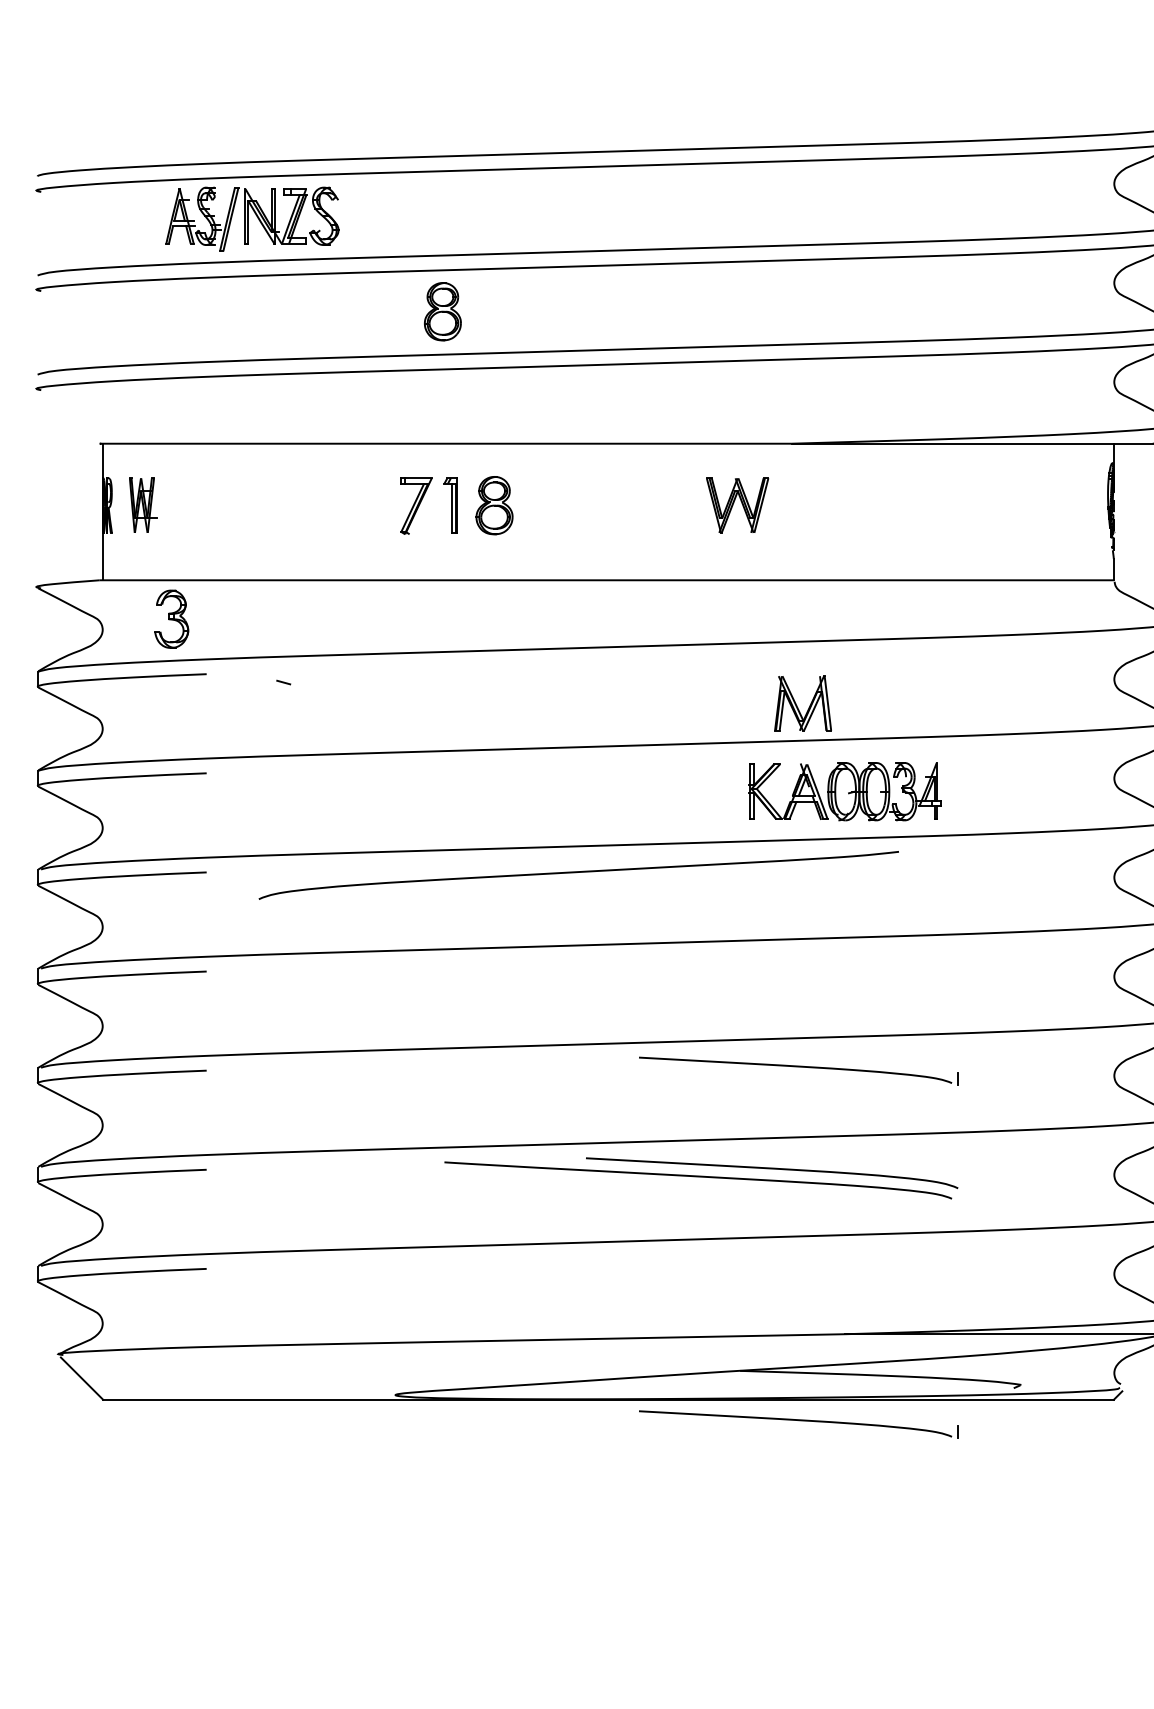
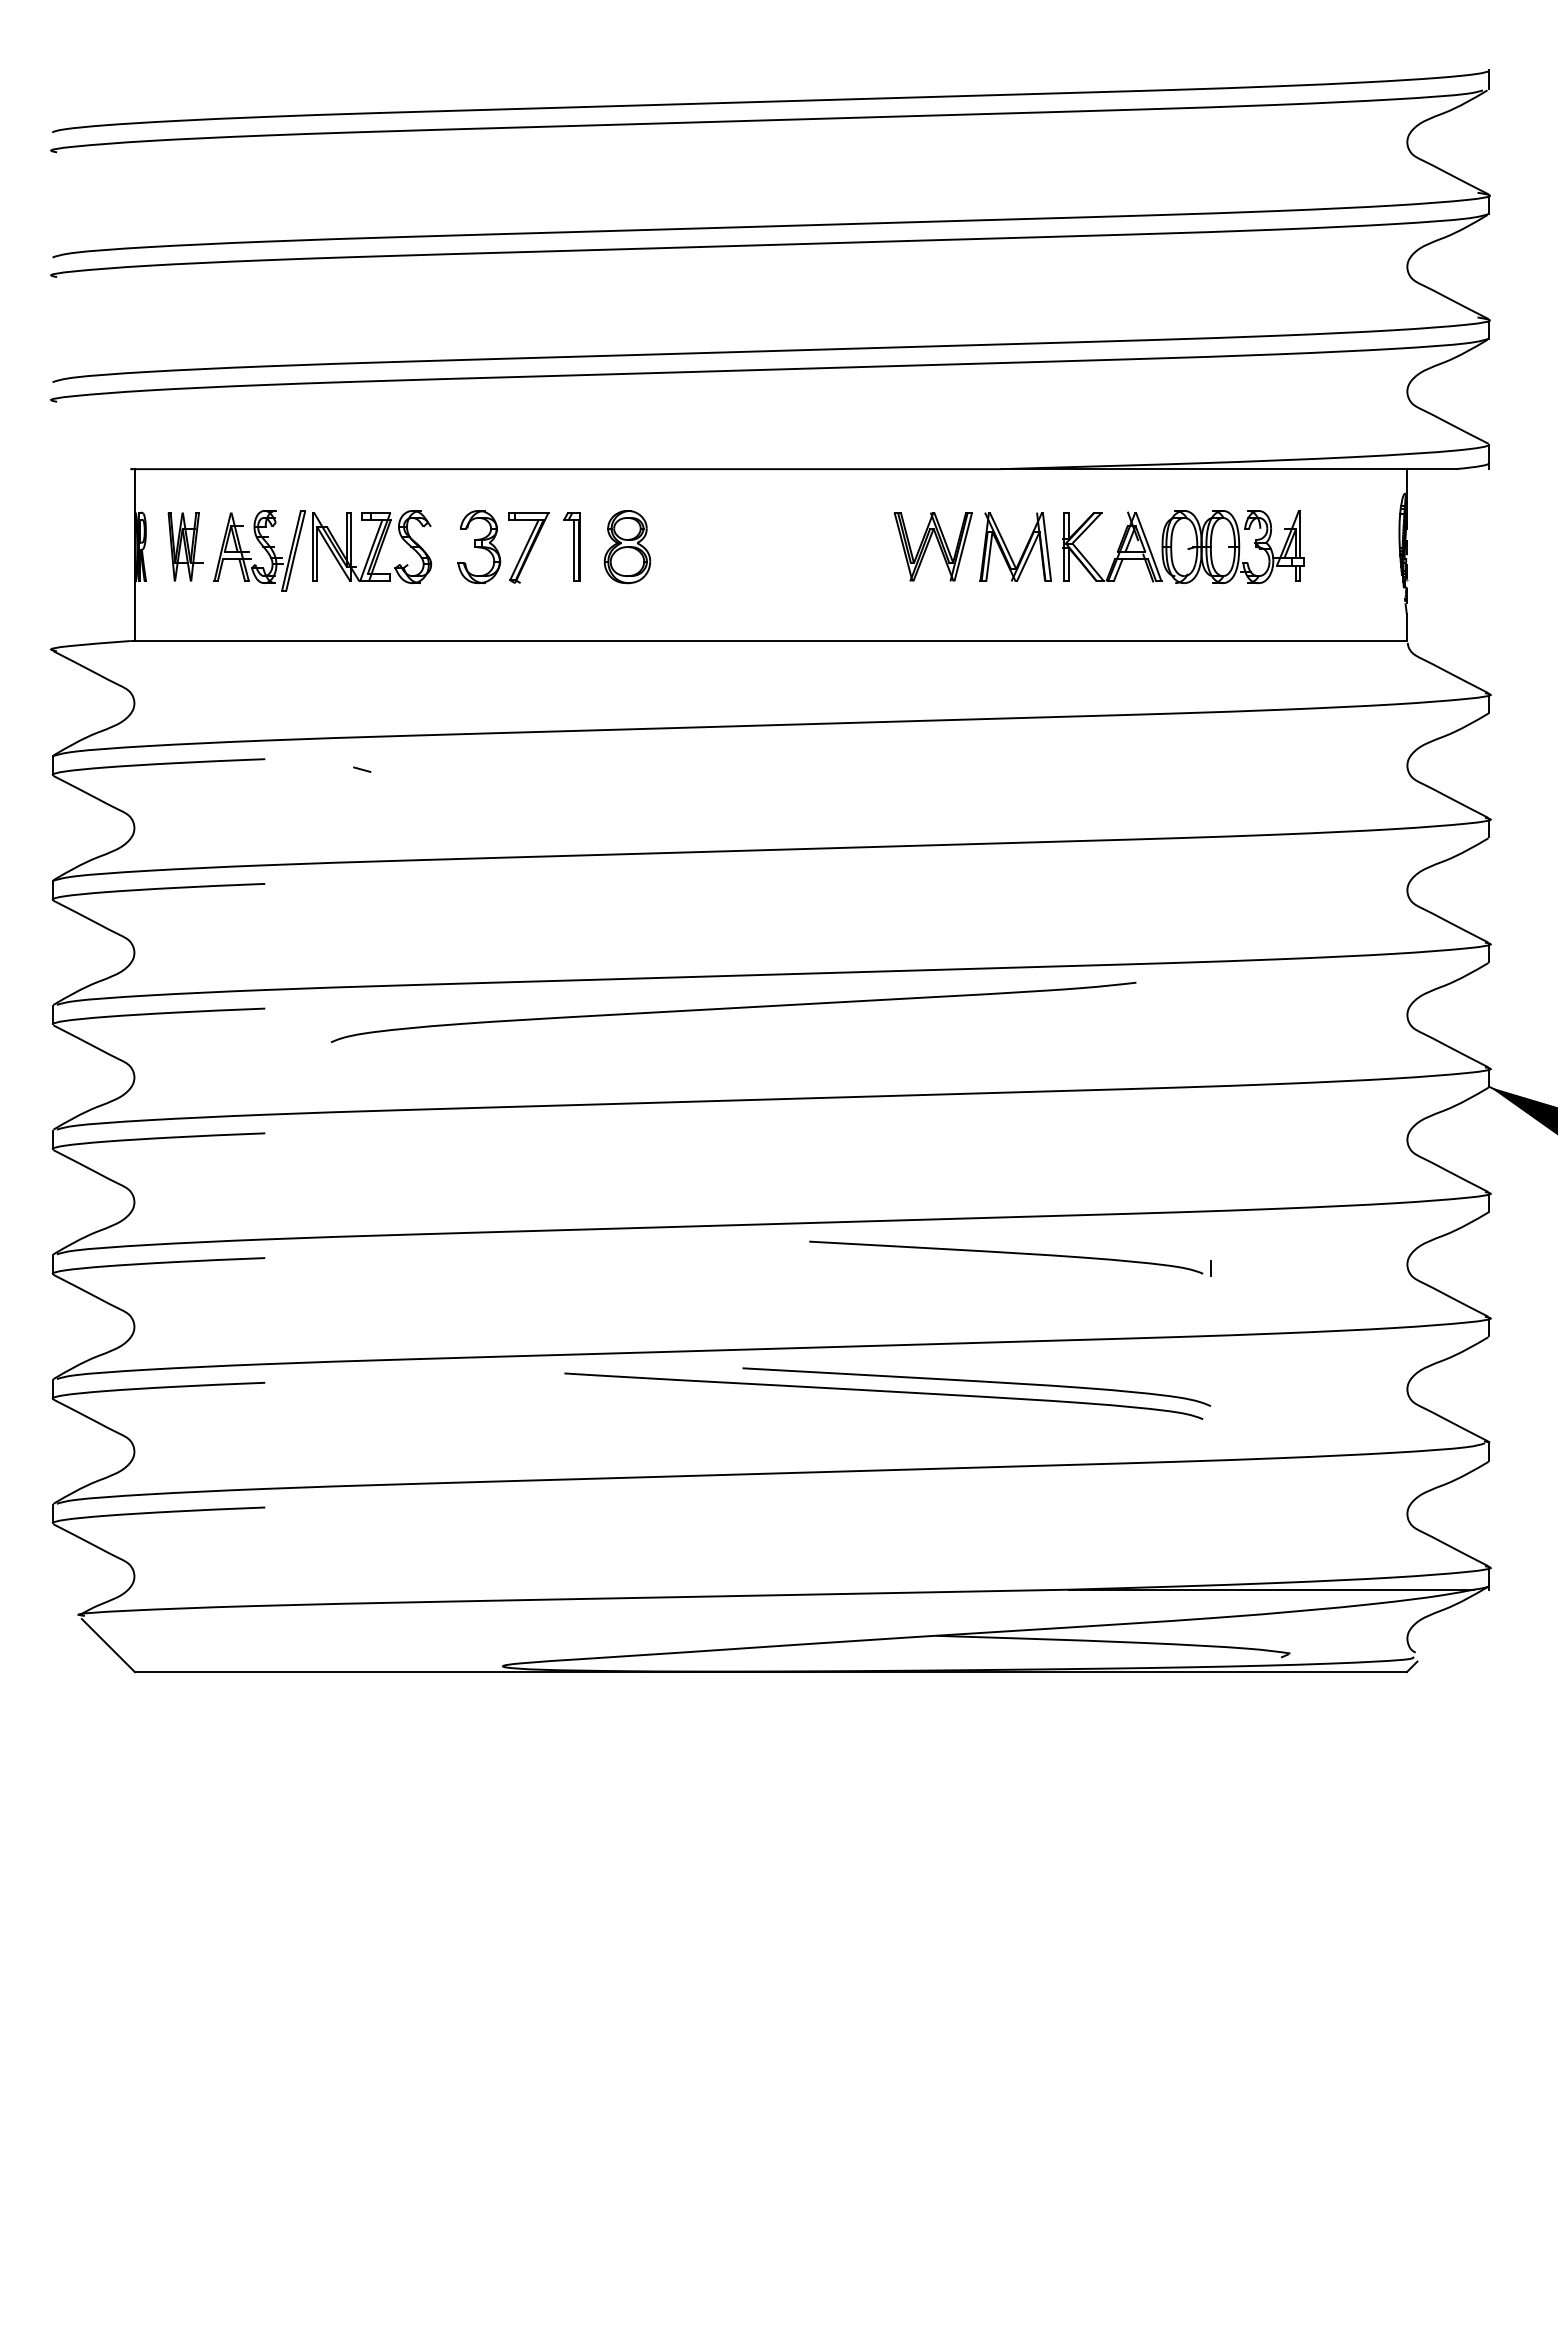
part: (252, 219) -> (322, 550), moved
part: (442, 312) -> (562, 303), removed
part: (171, 619) -> (479, 547), moved
part: (797, 705) -> (1008, 549), moved
part: (845, 792) -> (1183, 547), moved
part: (798, 1424) -> (1010, 1703), removed

